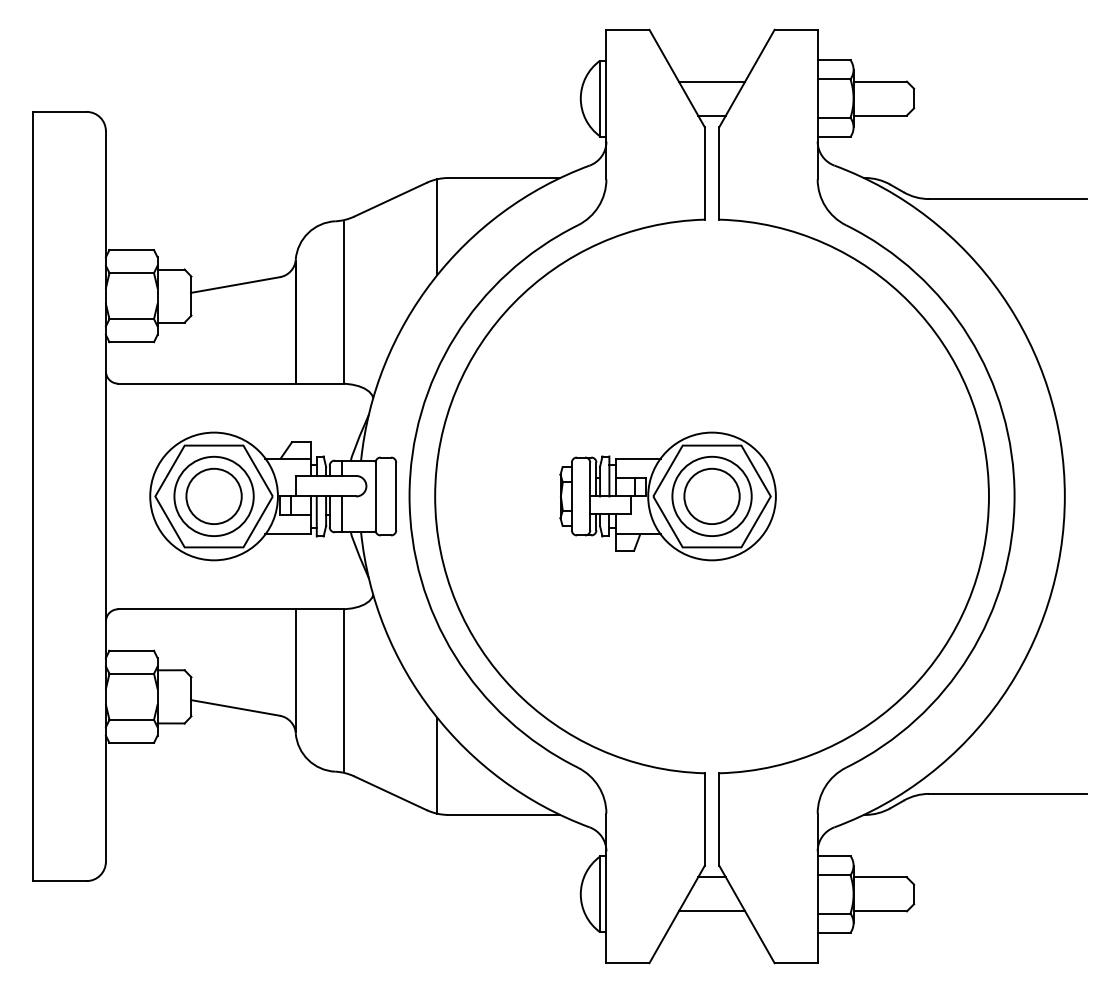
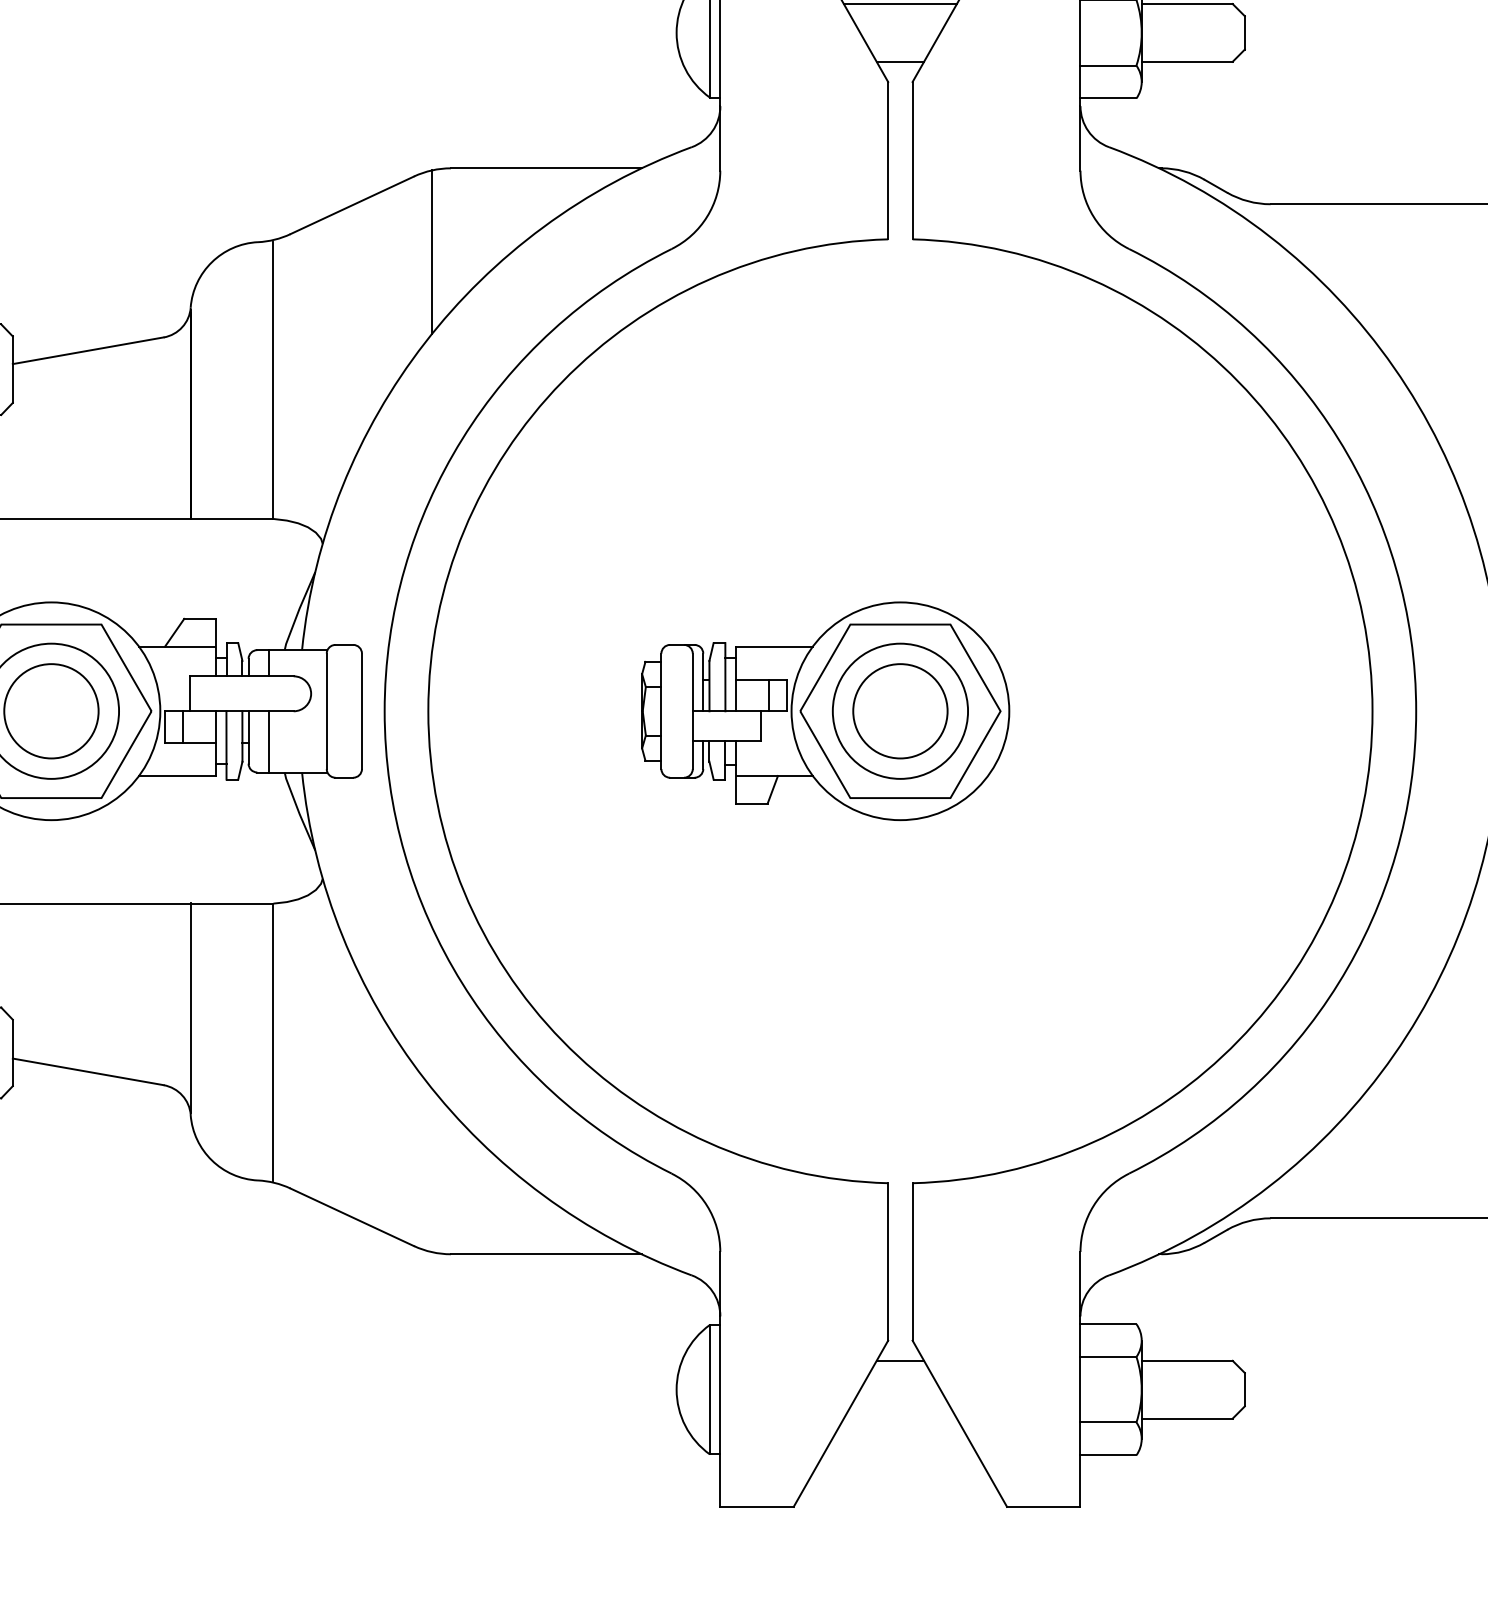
line: (437, 765) -> (432, 1169), removed
line: (711, 911) -> (899, 1418), removed

